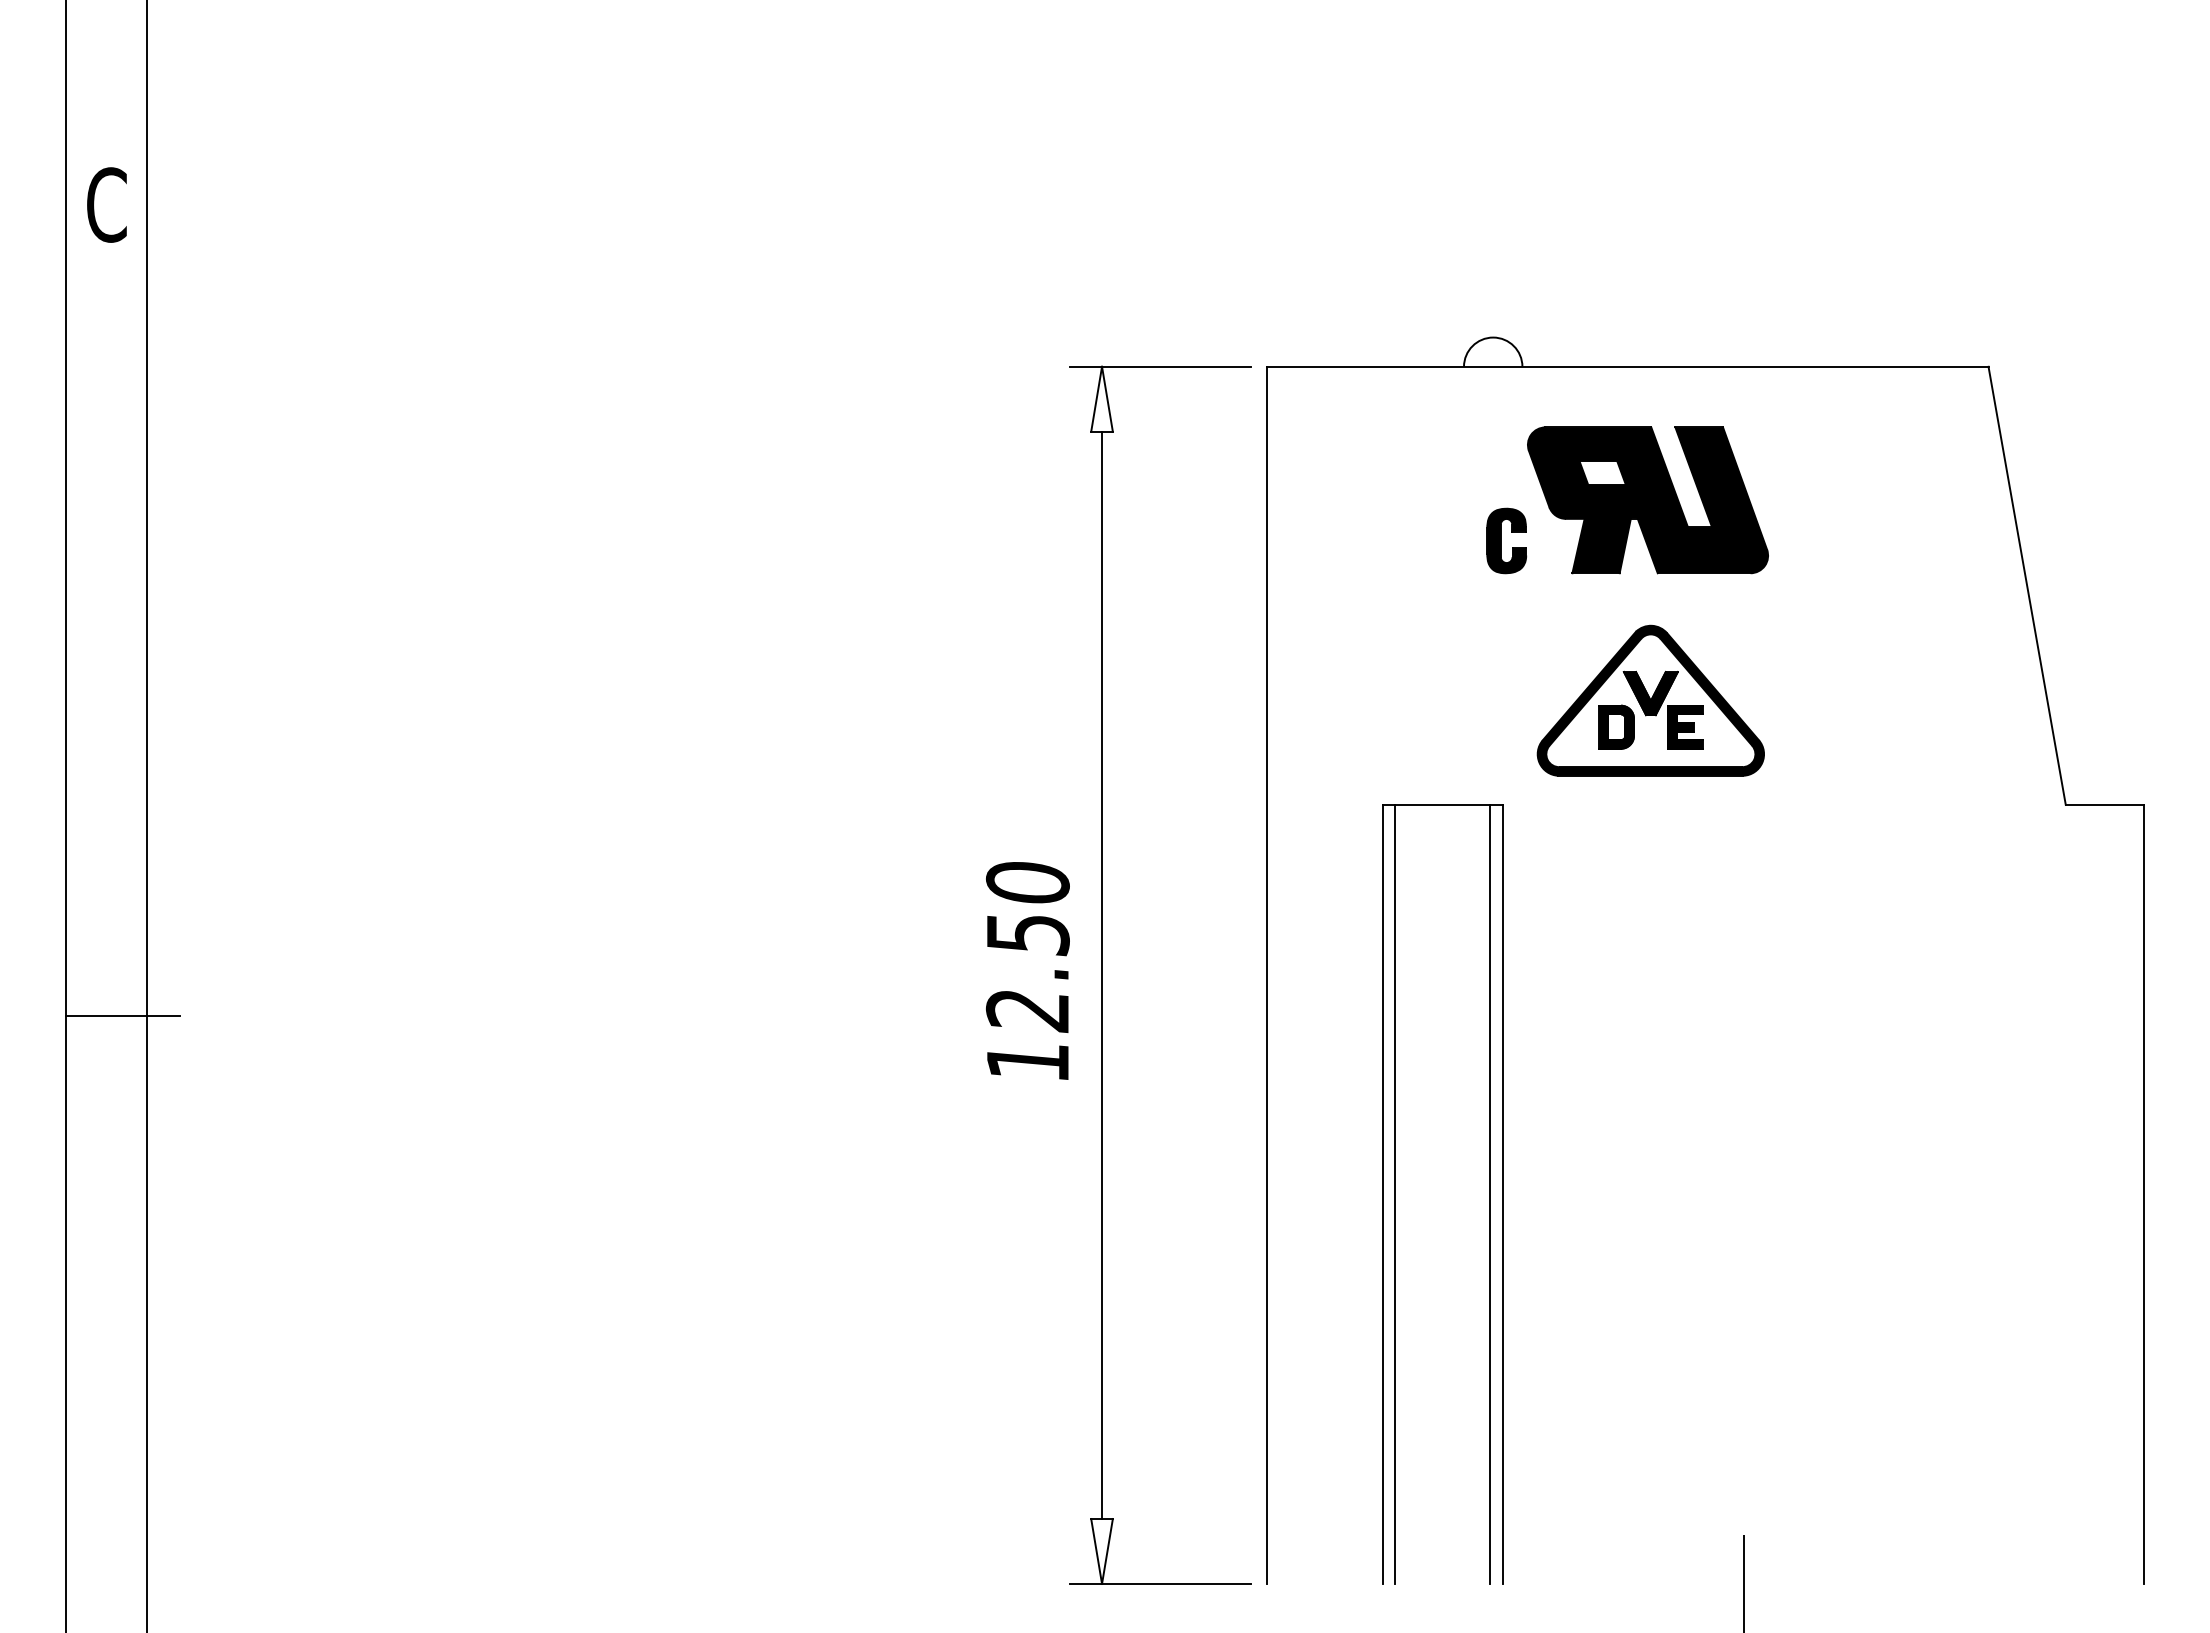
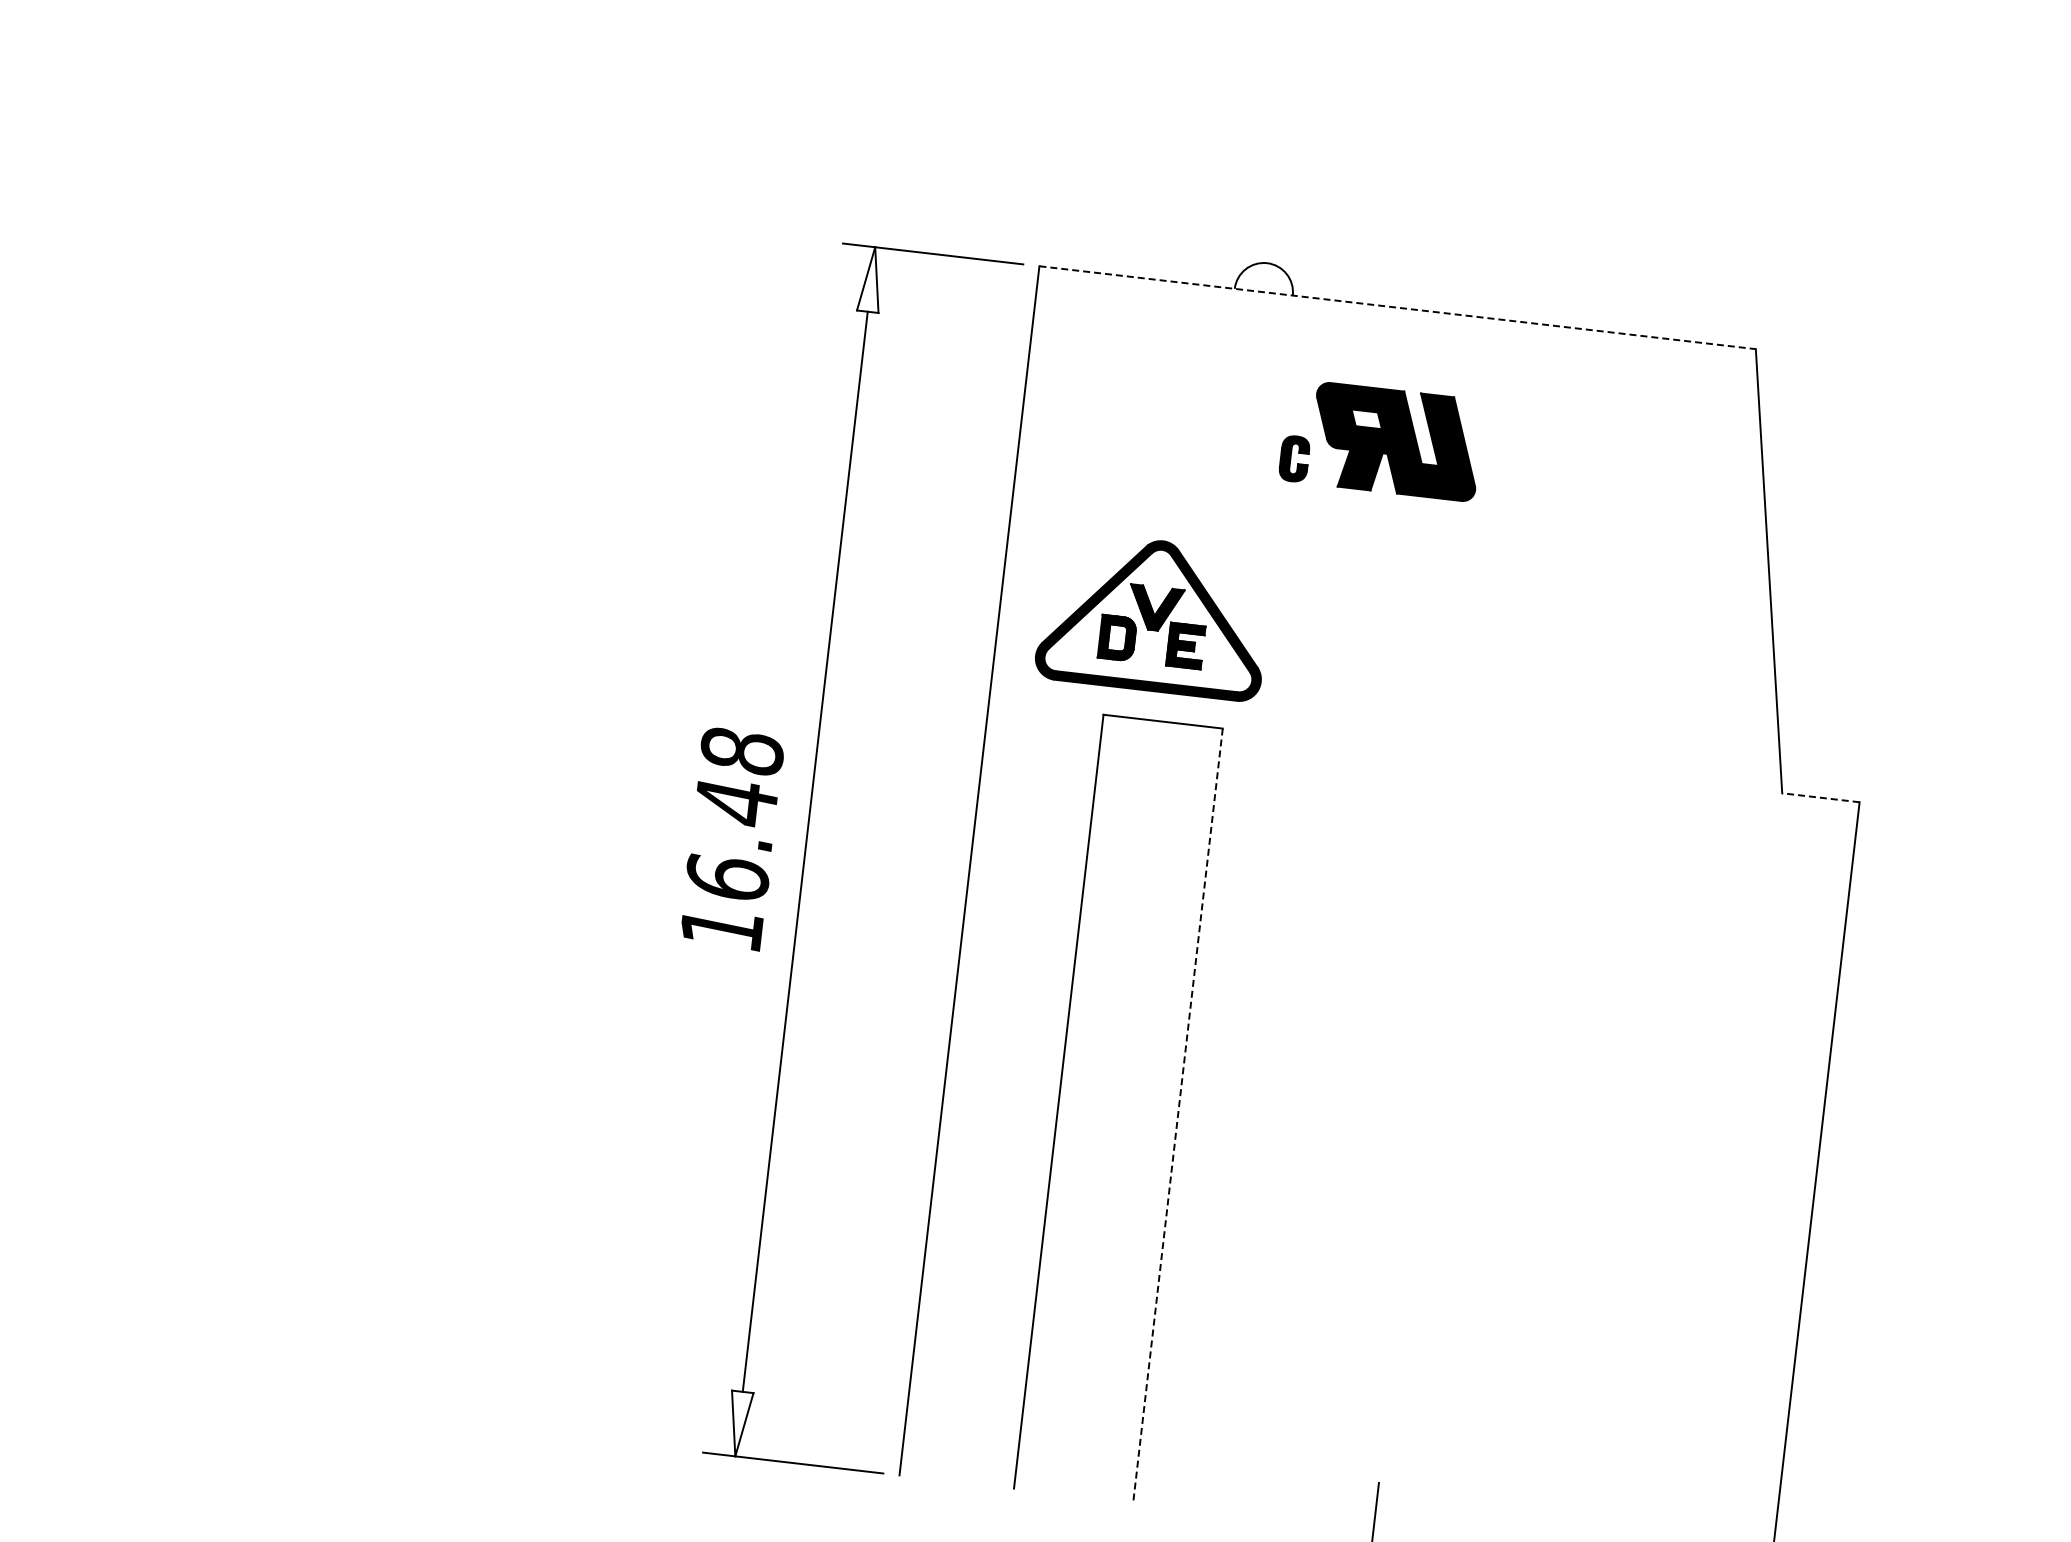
line: (1627, 366) -> (1397, 307), solid -> dashed
part: (1627, 500) -> (1381, 440), size x0.7
part: (1650, 700) -> (1154, 615), moved
line: (2104, 804) -> (1820, 797), solid -> dashed
text: (1027, 947) -> (734, 815), 12.50 -> 16.48
line: (1395, 1193) -> (1071, 1102), removed
line: (1490, 1193) -> (1166, 1113), removed
line: (1502, 1194) -> (1177, 1115), solid -> dashed

